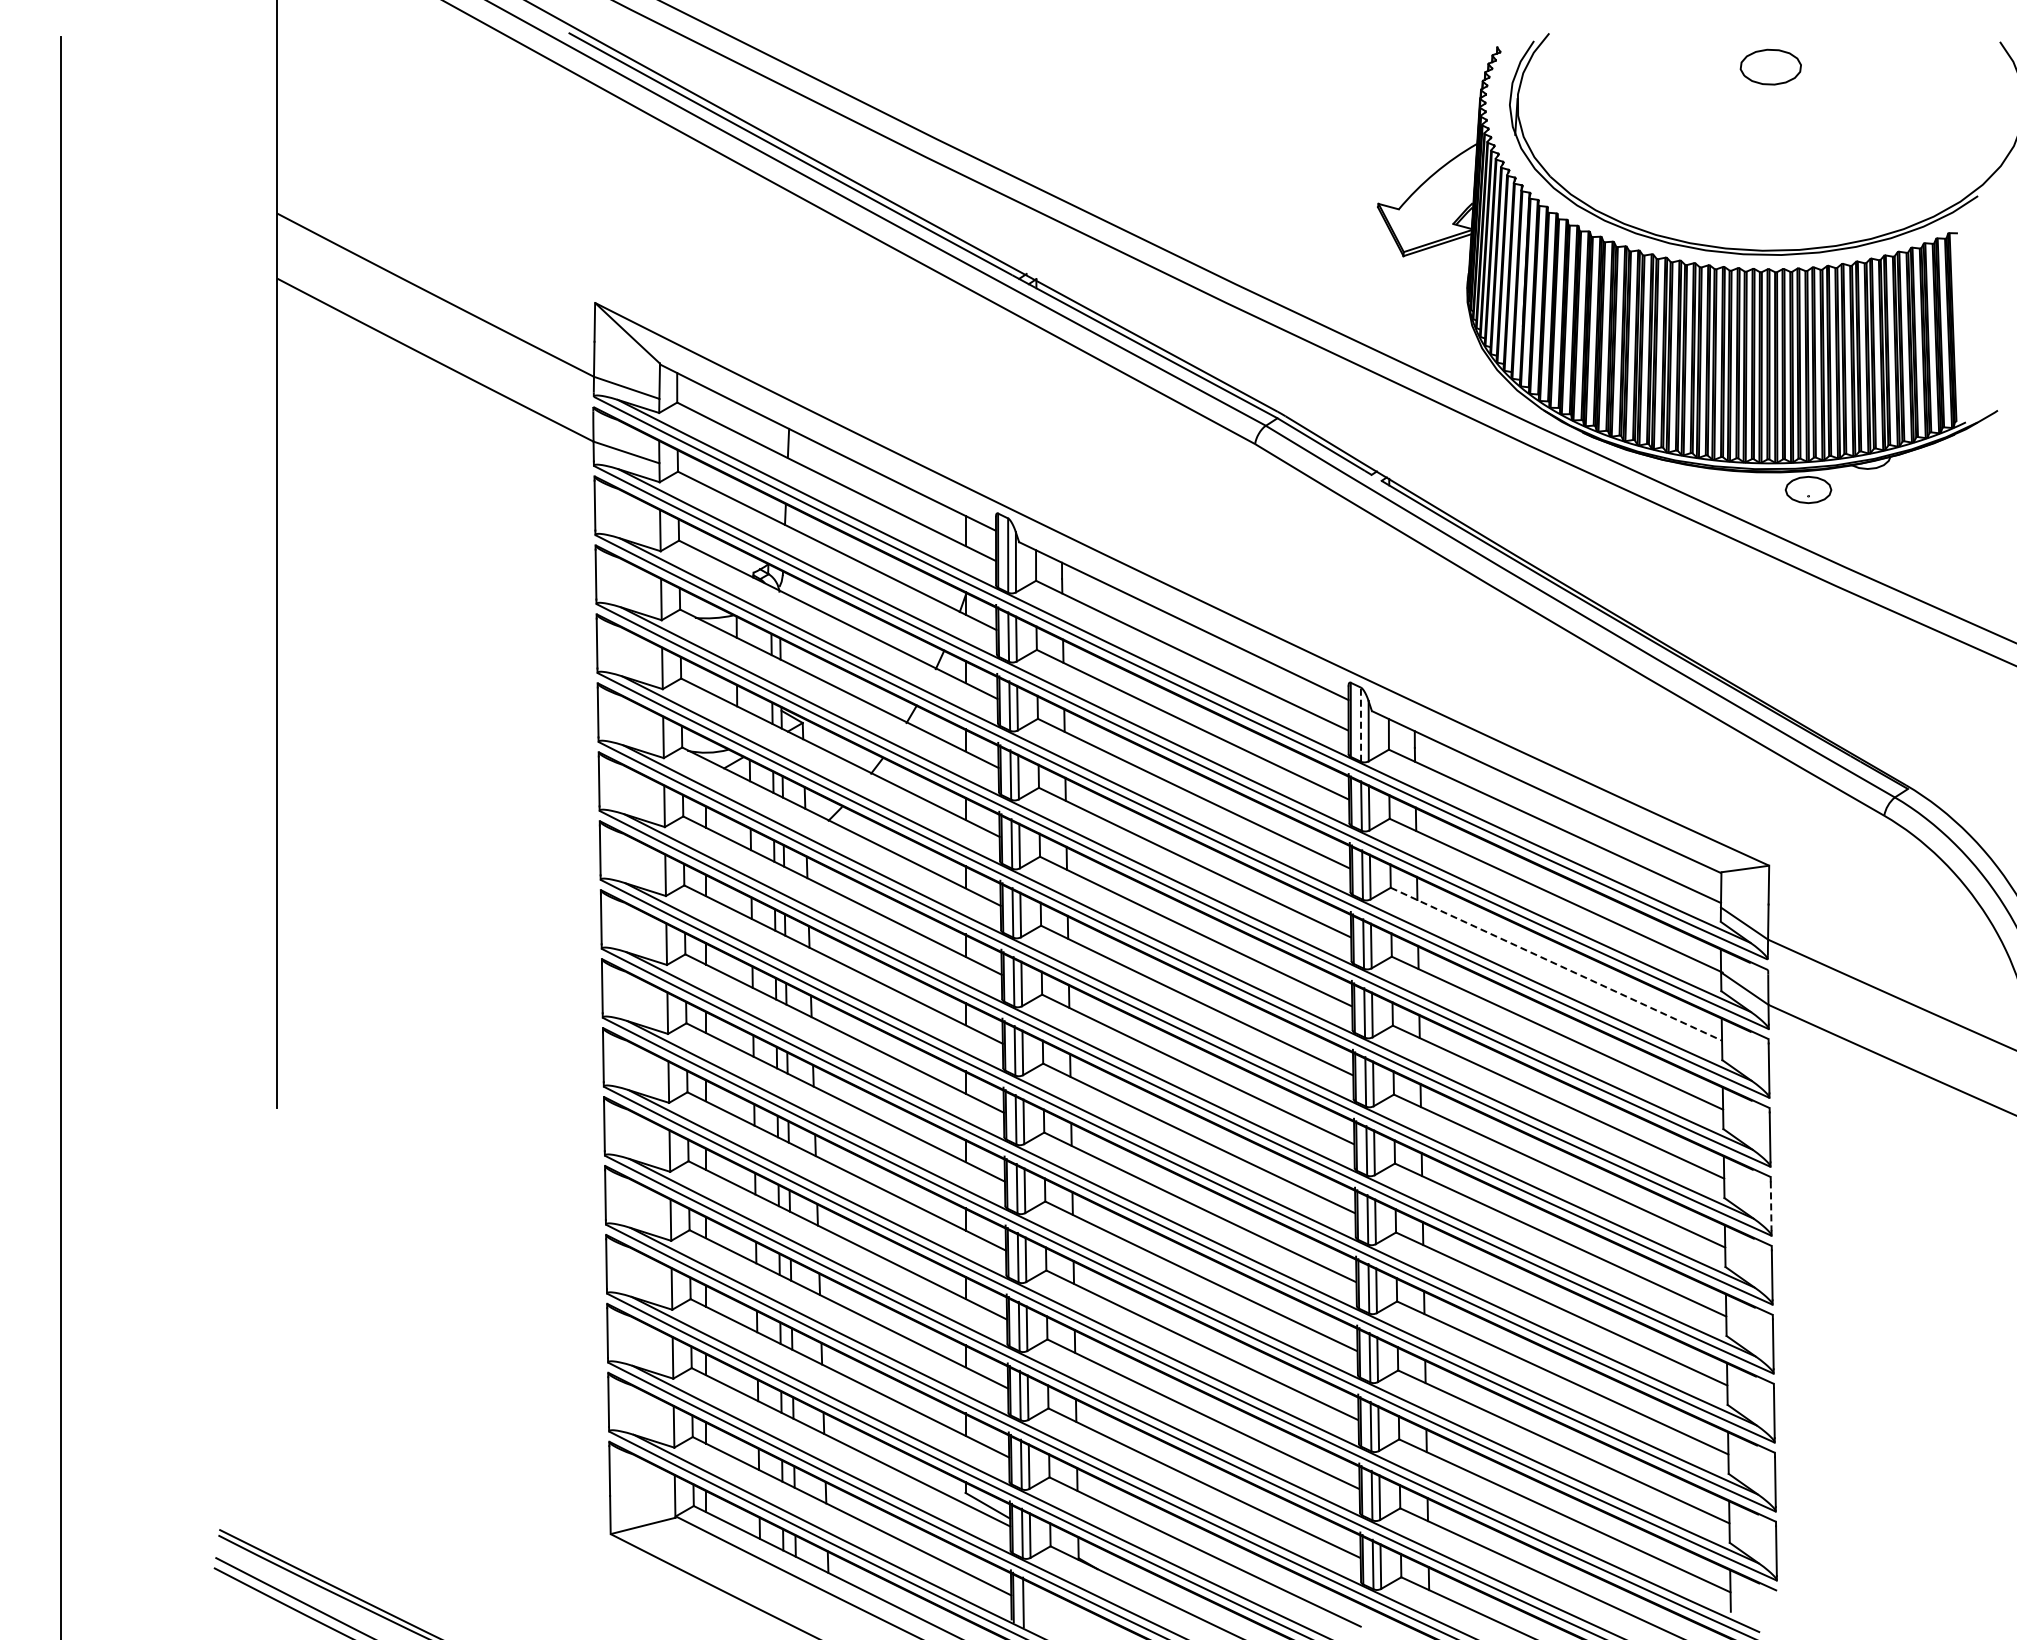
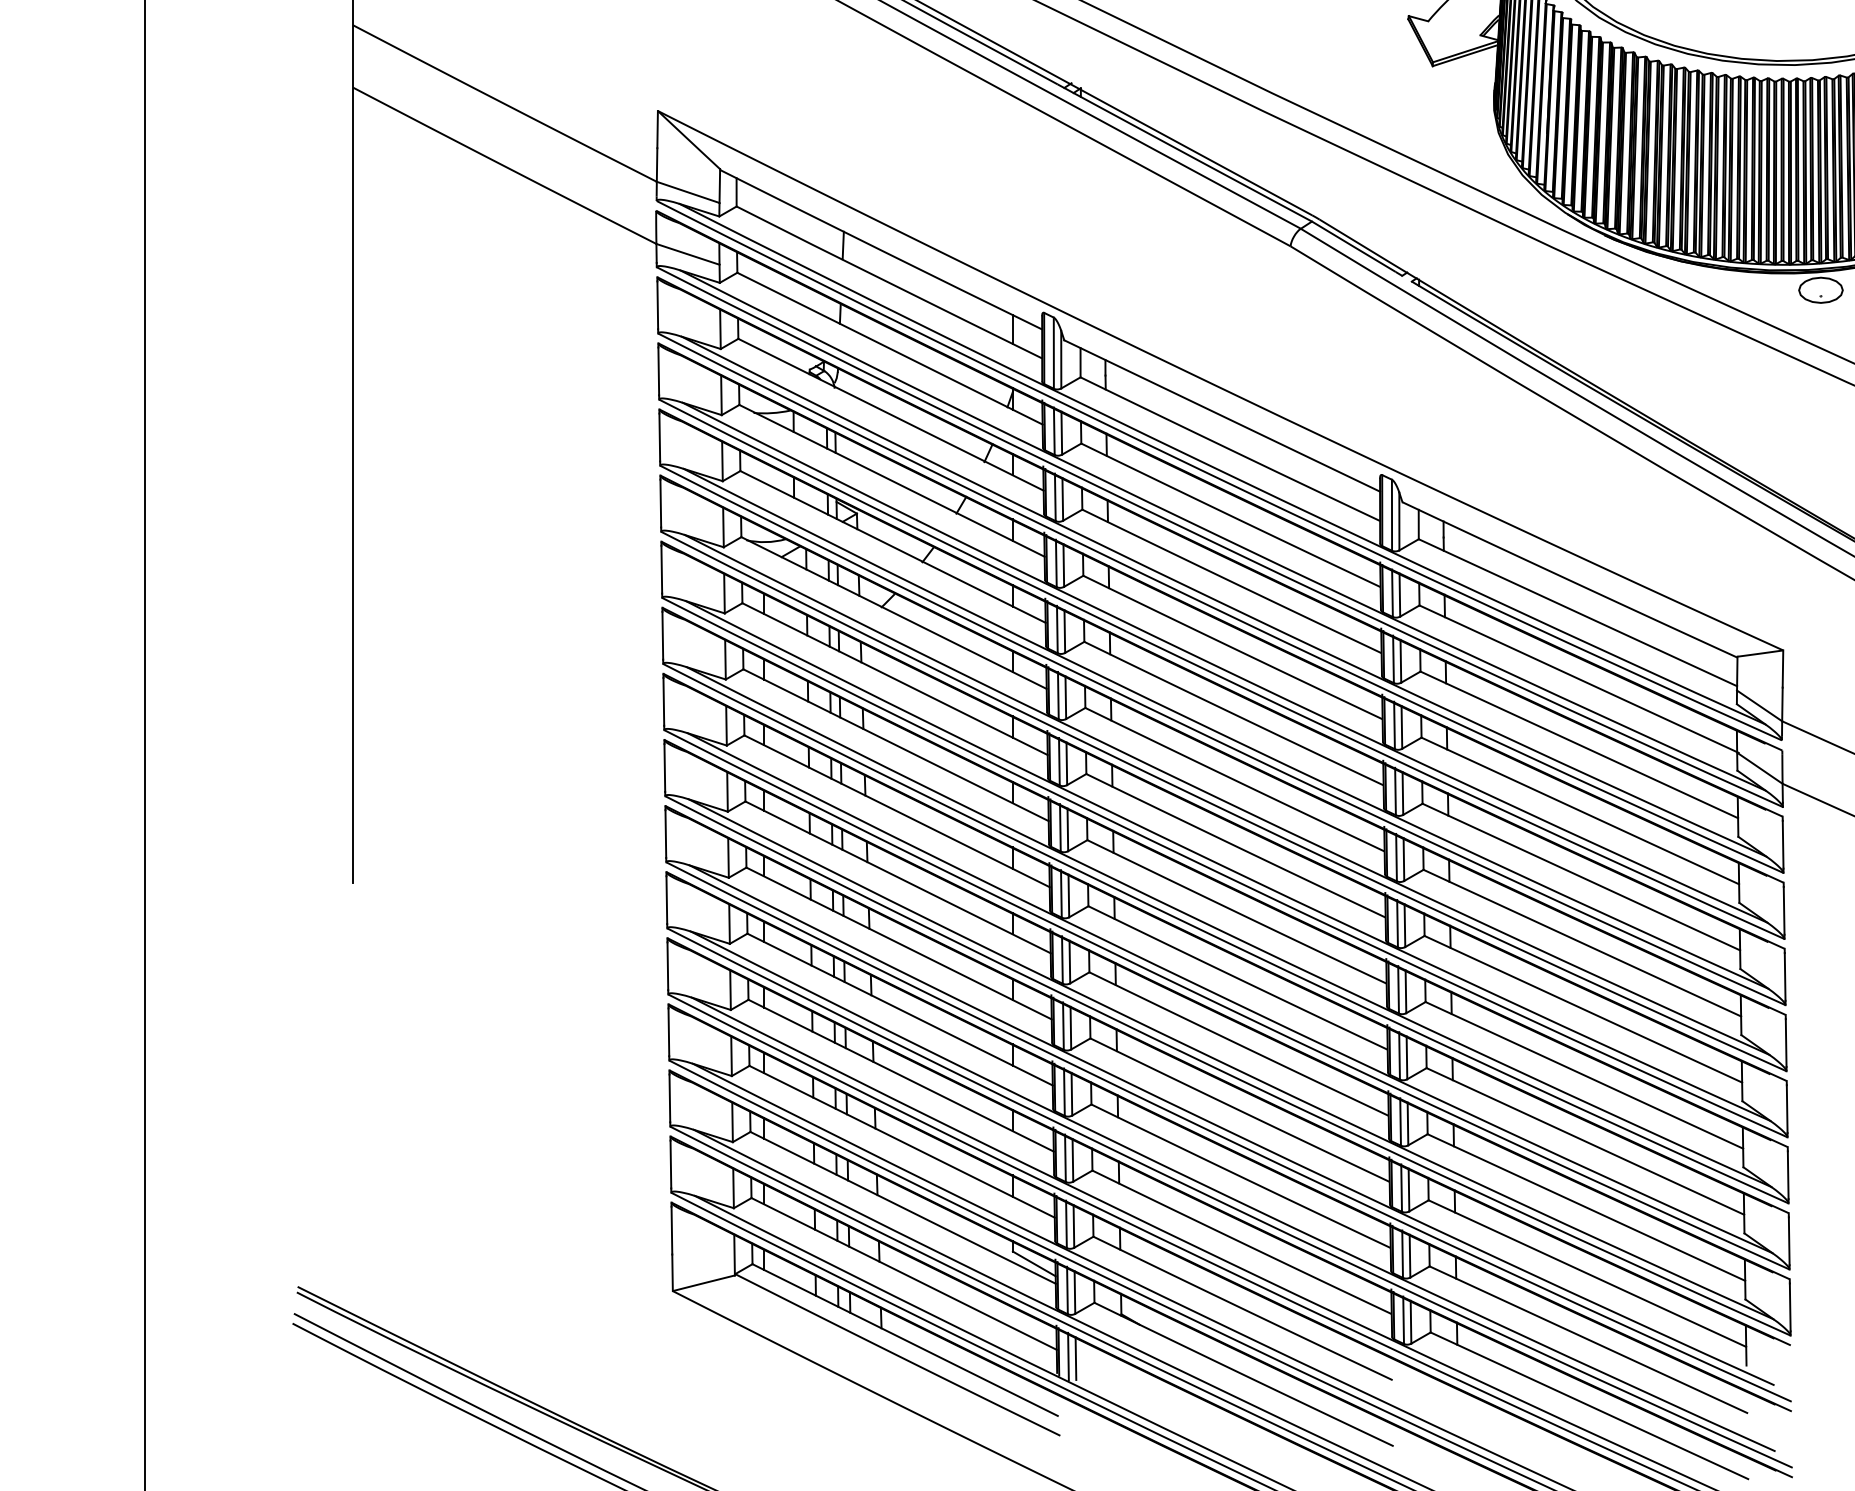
line: (1361, 724) -> (1392, 515), dashed -> solid
line: (1556, 964) -> (1579, 745), dashed -> solid
line: (1771, 1206) -> (1785, 977), dashed -> solid
line: (1030, 1604) -> (1075, 1358), added

